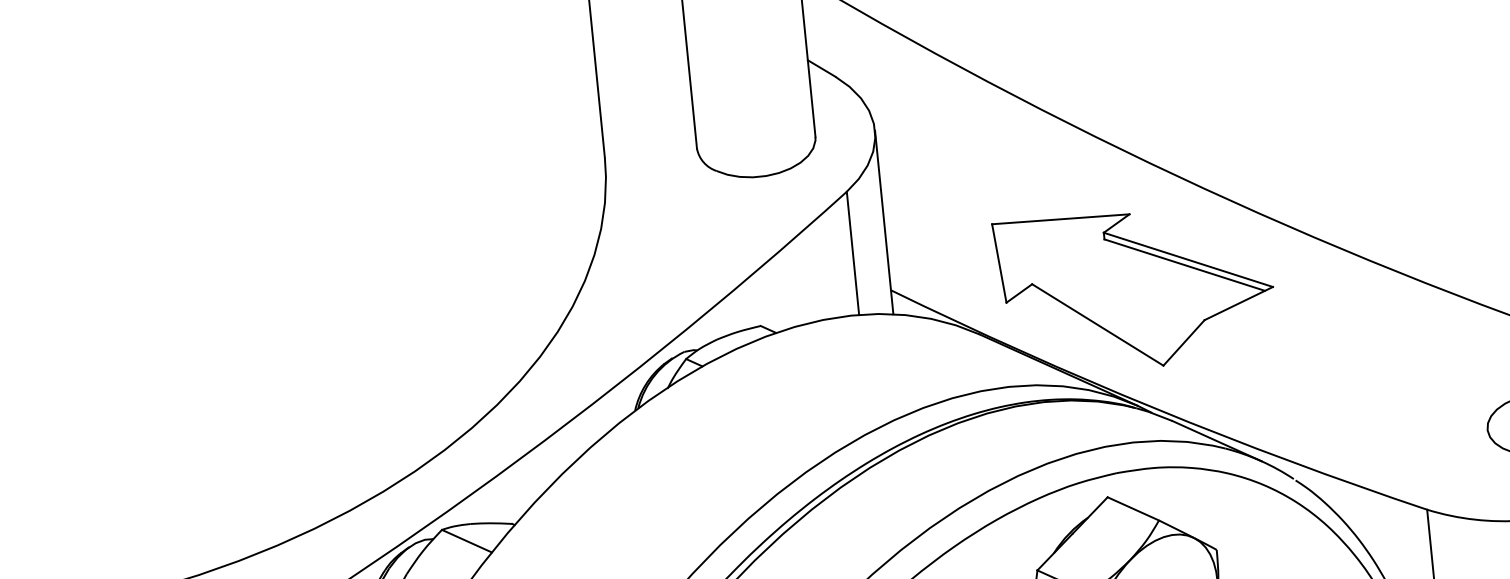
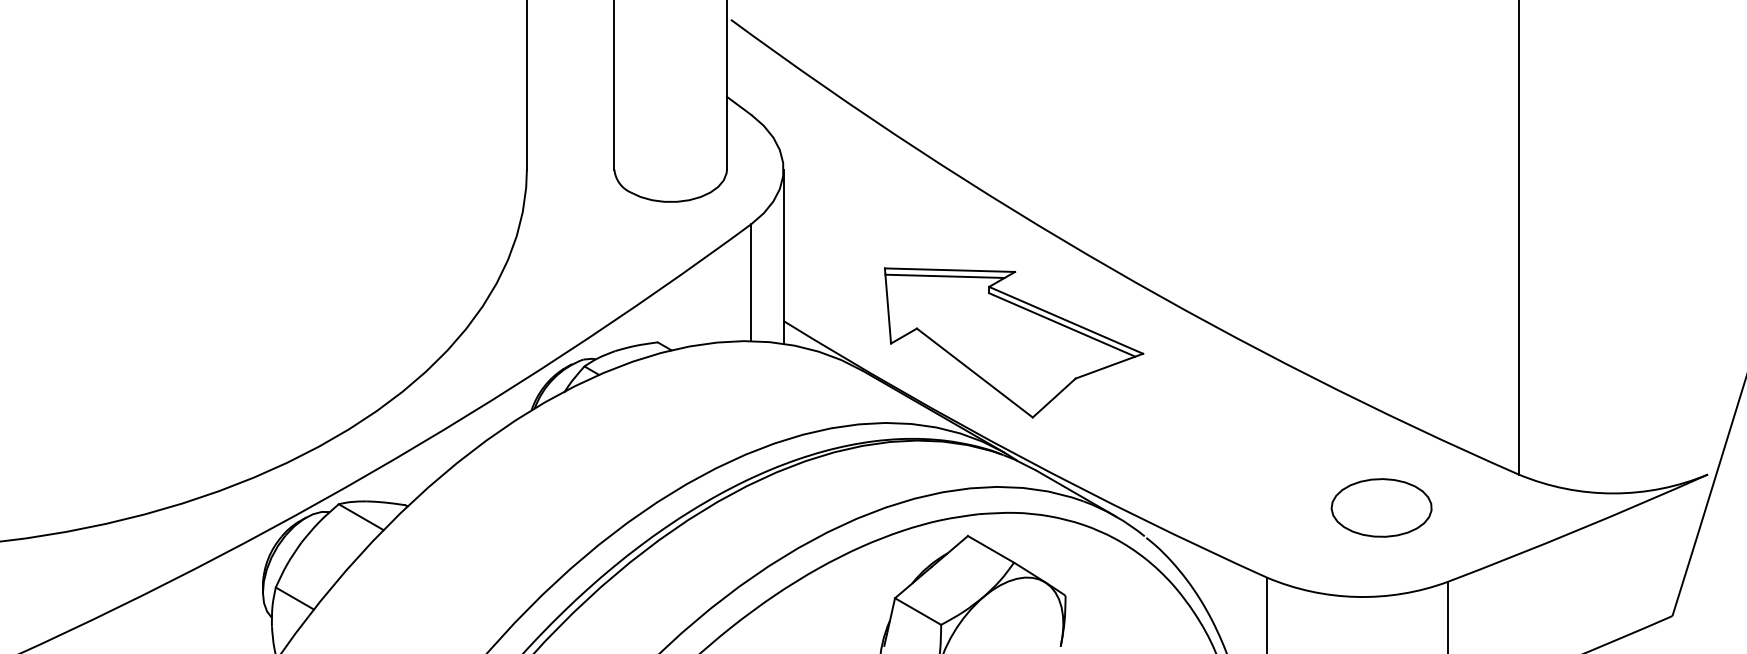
line: (1055, 225) -> (944, 275), added

